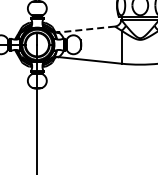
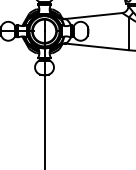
line: (86, 29) -> (93, 16), dashed -> solid

